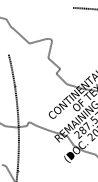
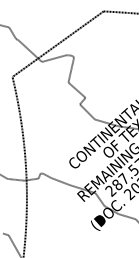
line: (40, 30) -> (57, 43), added

